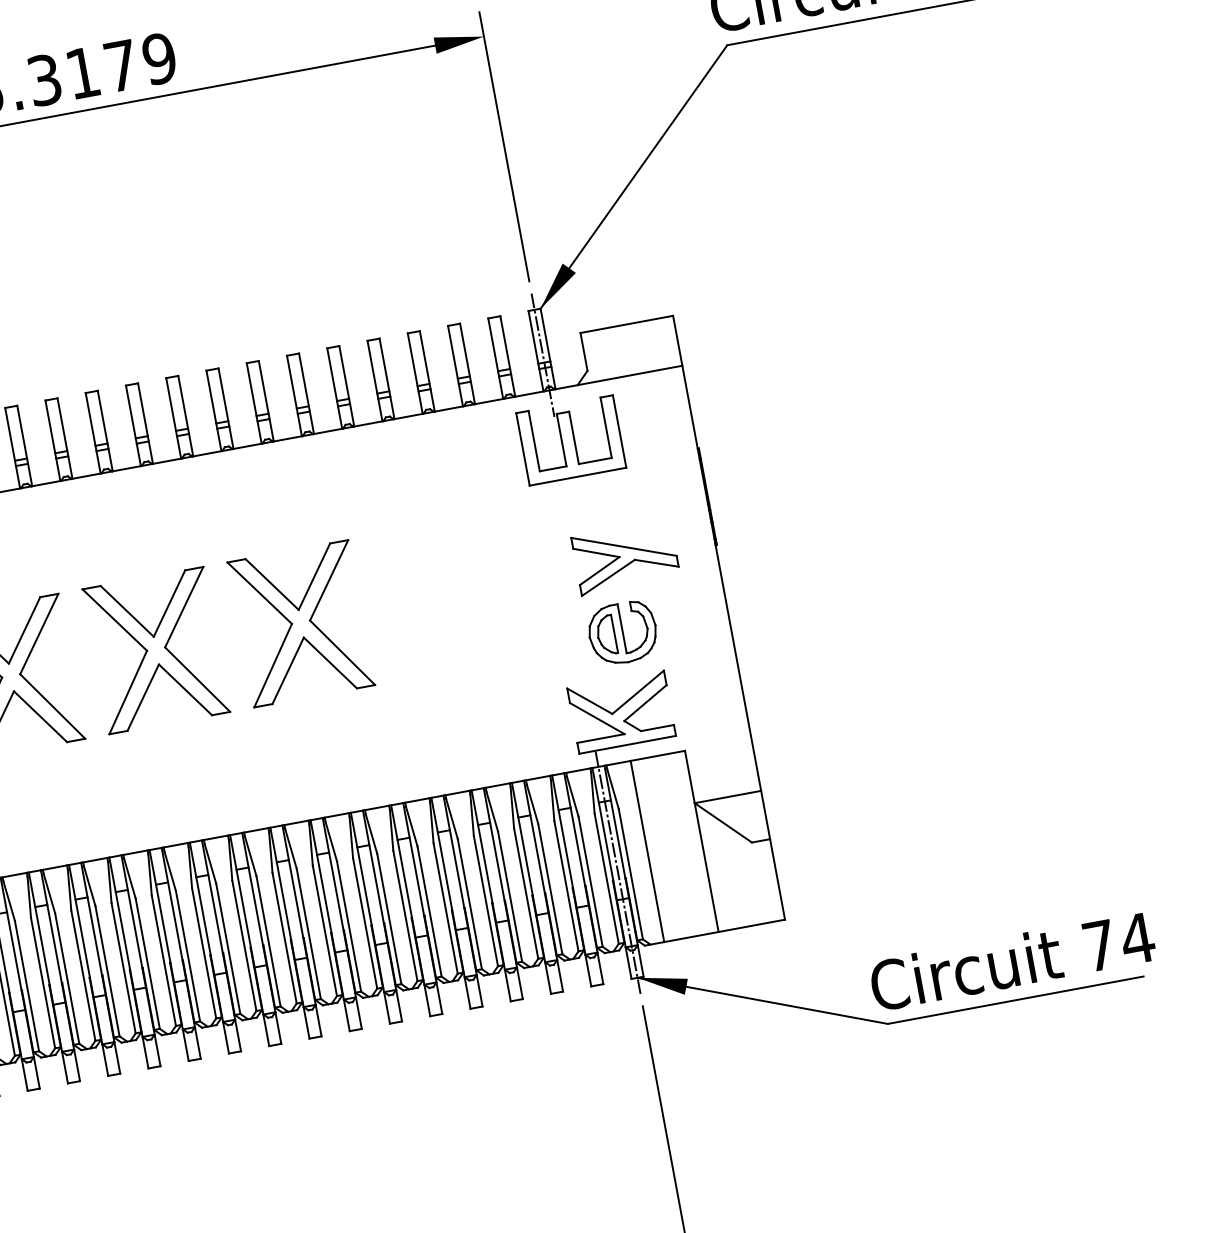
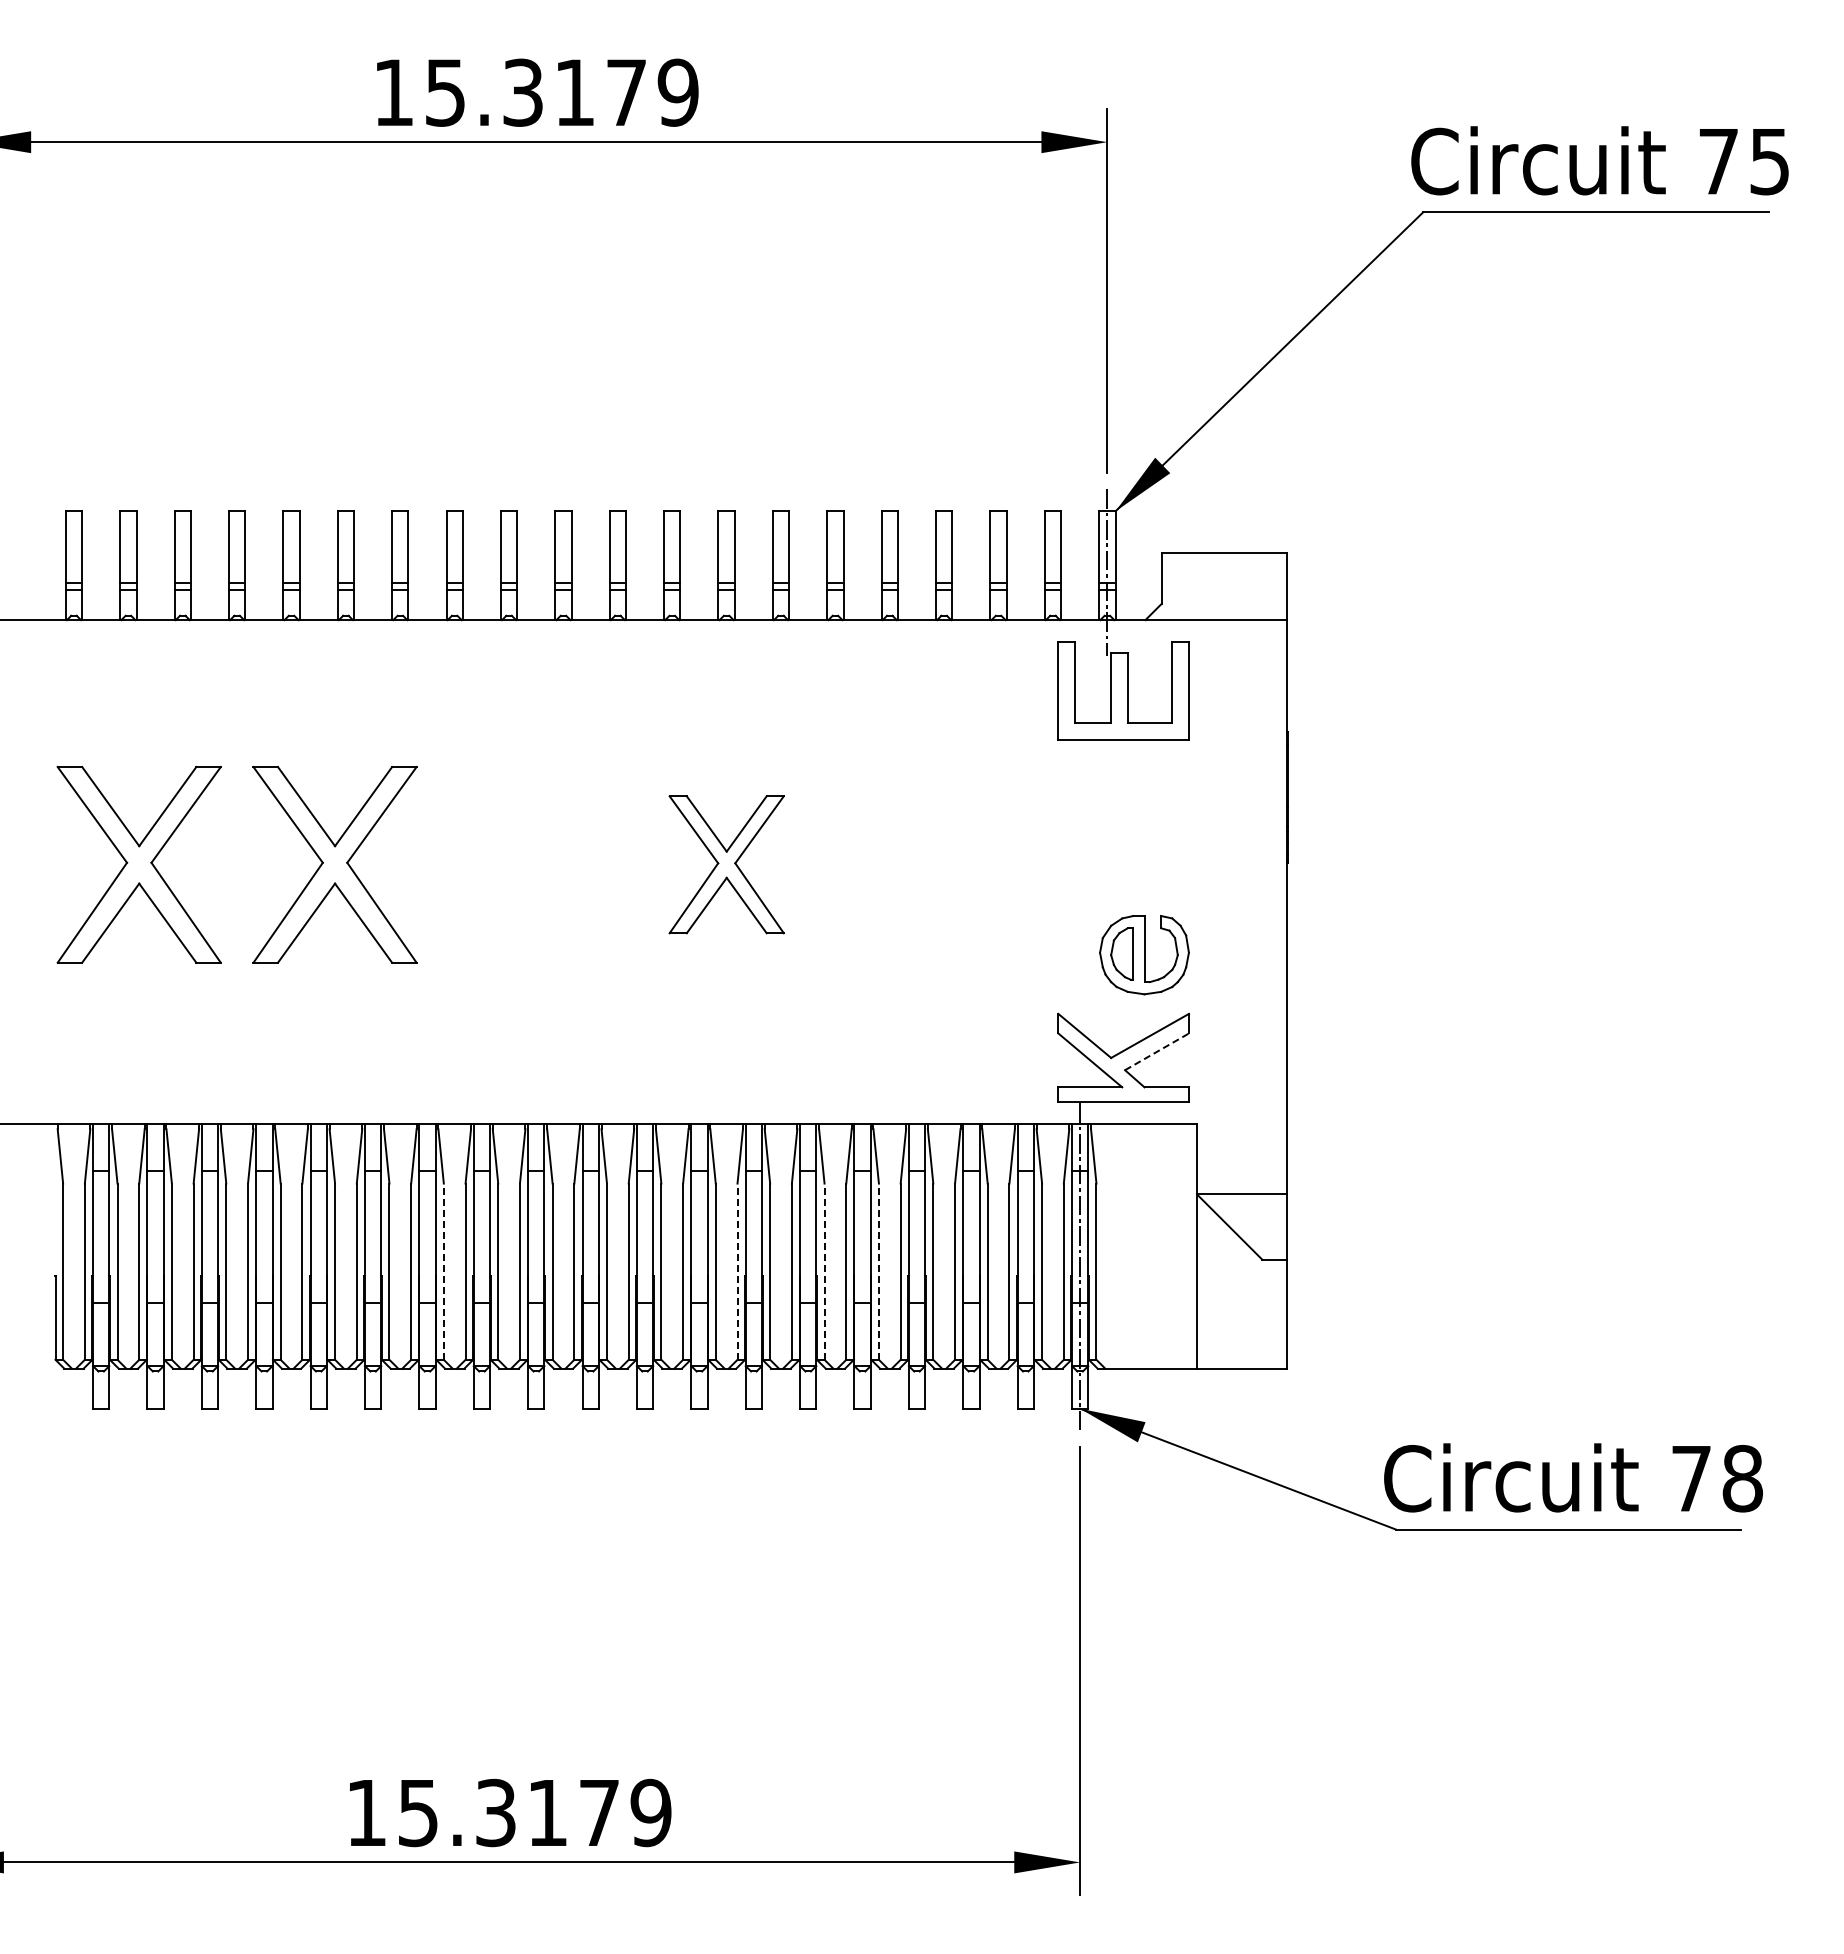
part: (625, 557) -> (1166, 857), removed
part: (301, 623) -> (726, 864), size x0.7
part: (156, 650) -> (530, 864), removed
line: (645, 702) -> (1156, 1051), solid -> dashed
line: (647, 851) -> (1123, 1245), removed
line: (469, 903) -> (878, 1271), solid -> dashed
line: (429, 911) -> (824, 1271), solid -> dashed
line: (365, 923) -> (737, 1271), solid -> dashed
text: (1137, 938) -> (1742, 1478), 74 -> 78
line: (147, 963) -> (443, 1271), solid -> dashed

